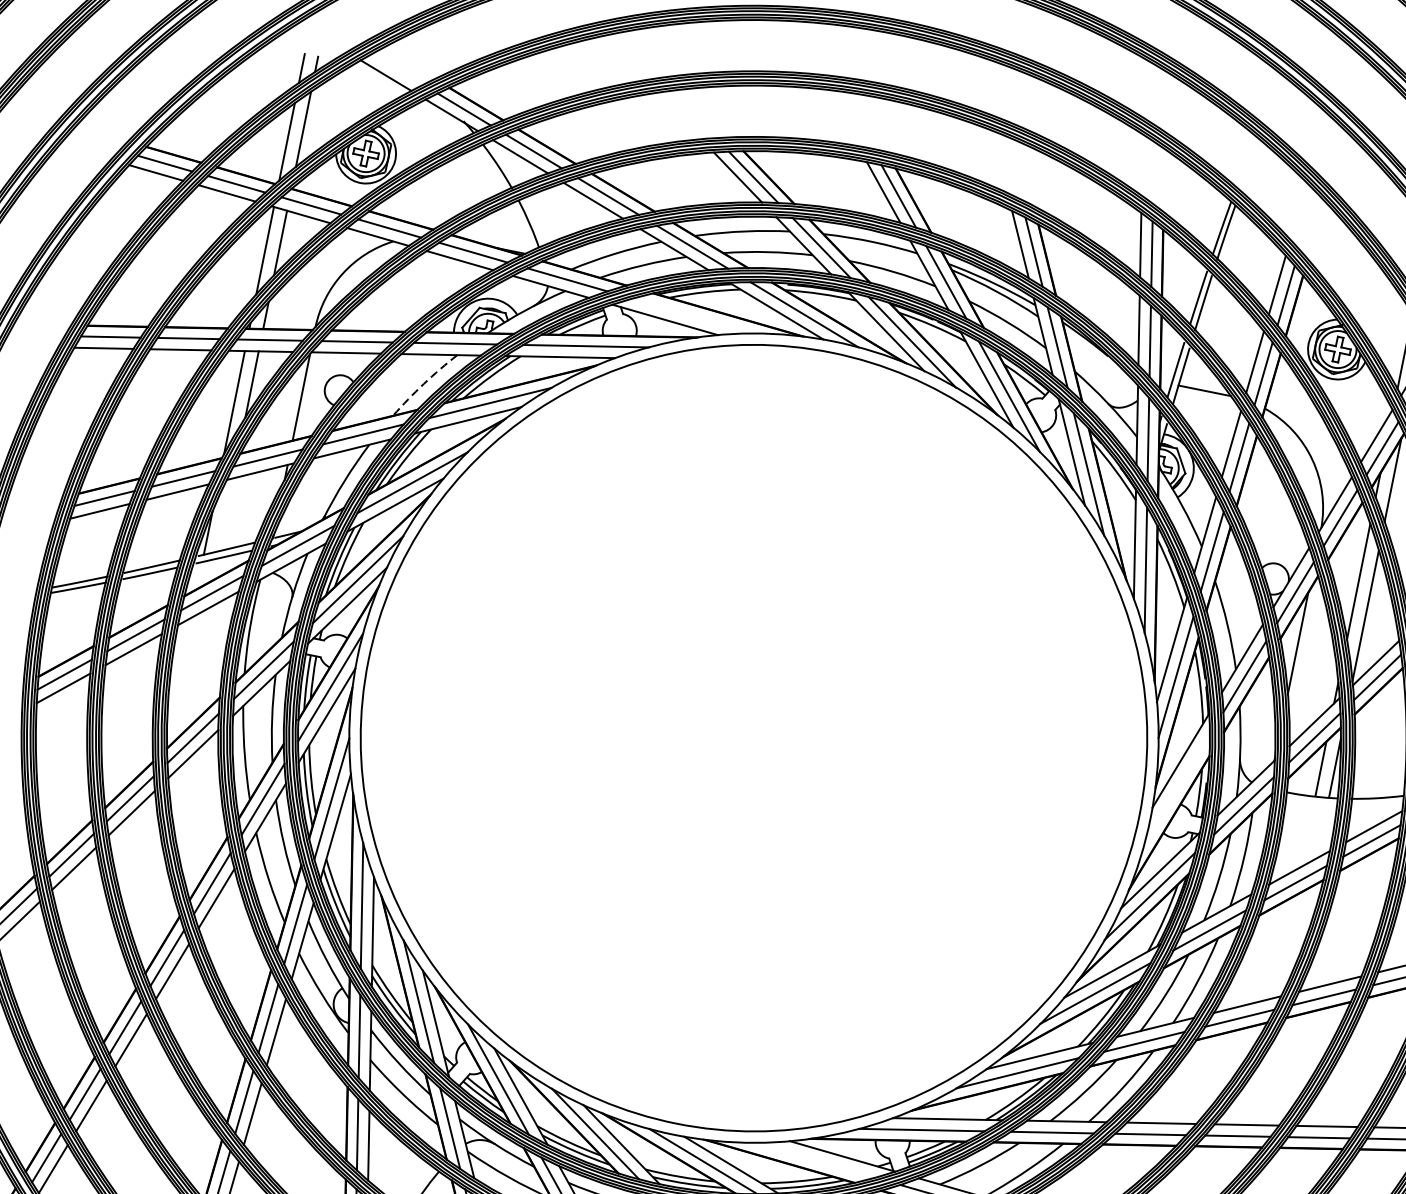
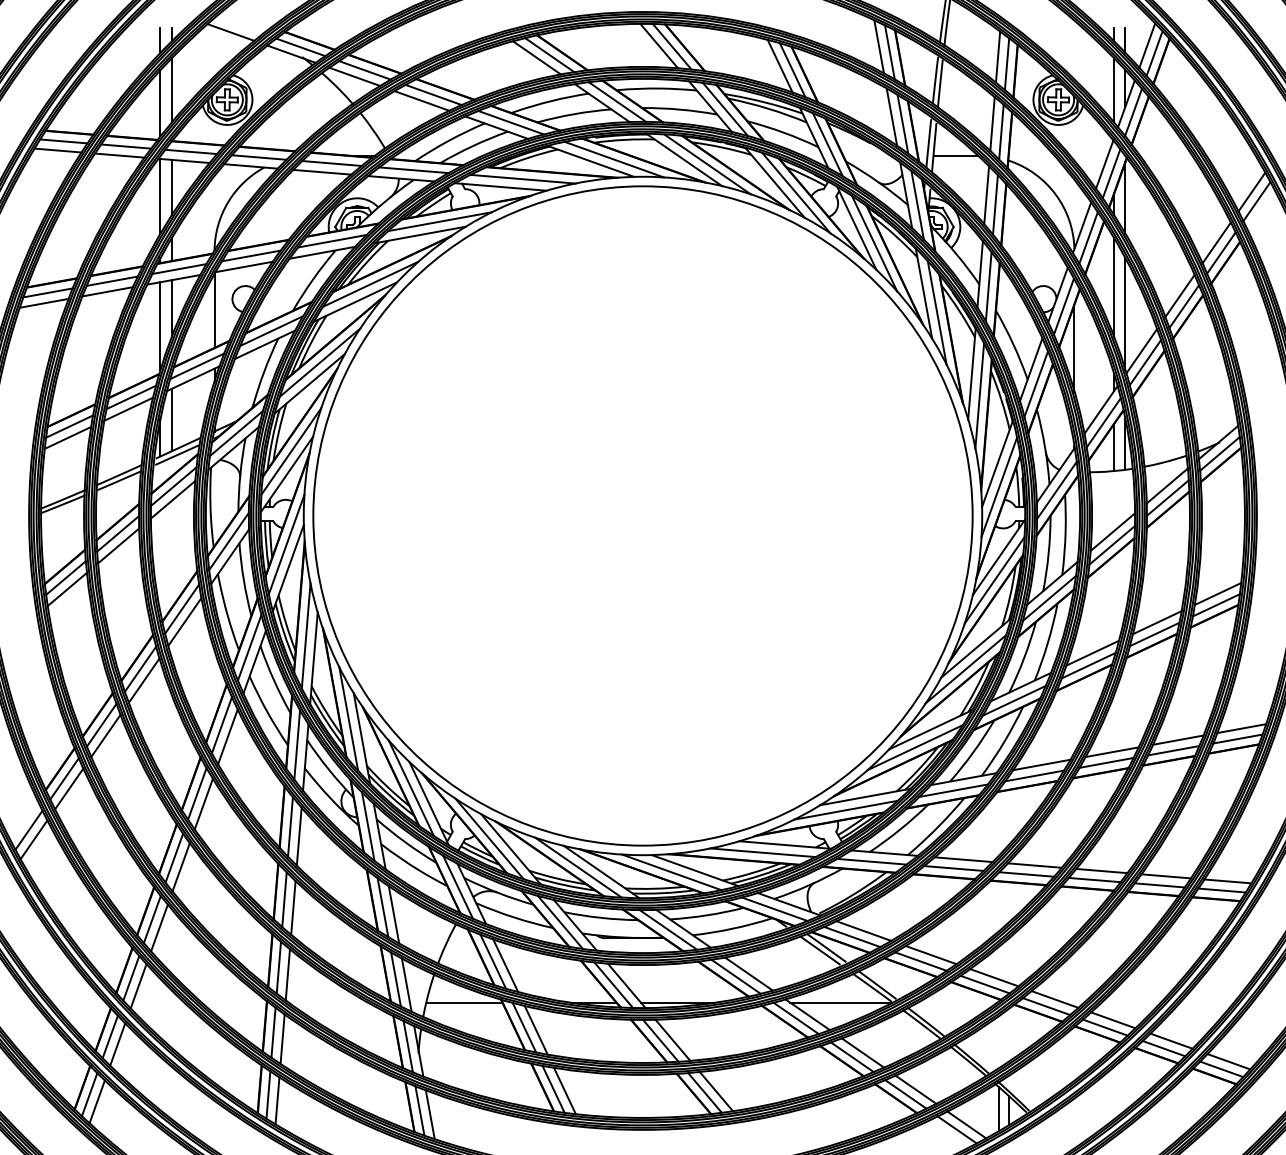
line: (692, 315) -> (522, 178), added
arc: (424, 383) -> (313, 279), dashed -> solid
line: (225, 514) -> (171, 419), added
line: (1177, 788) -> (999, 487), added
line: (814, 1159) -> (762, 852), added

